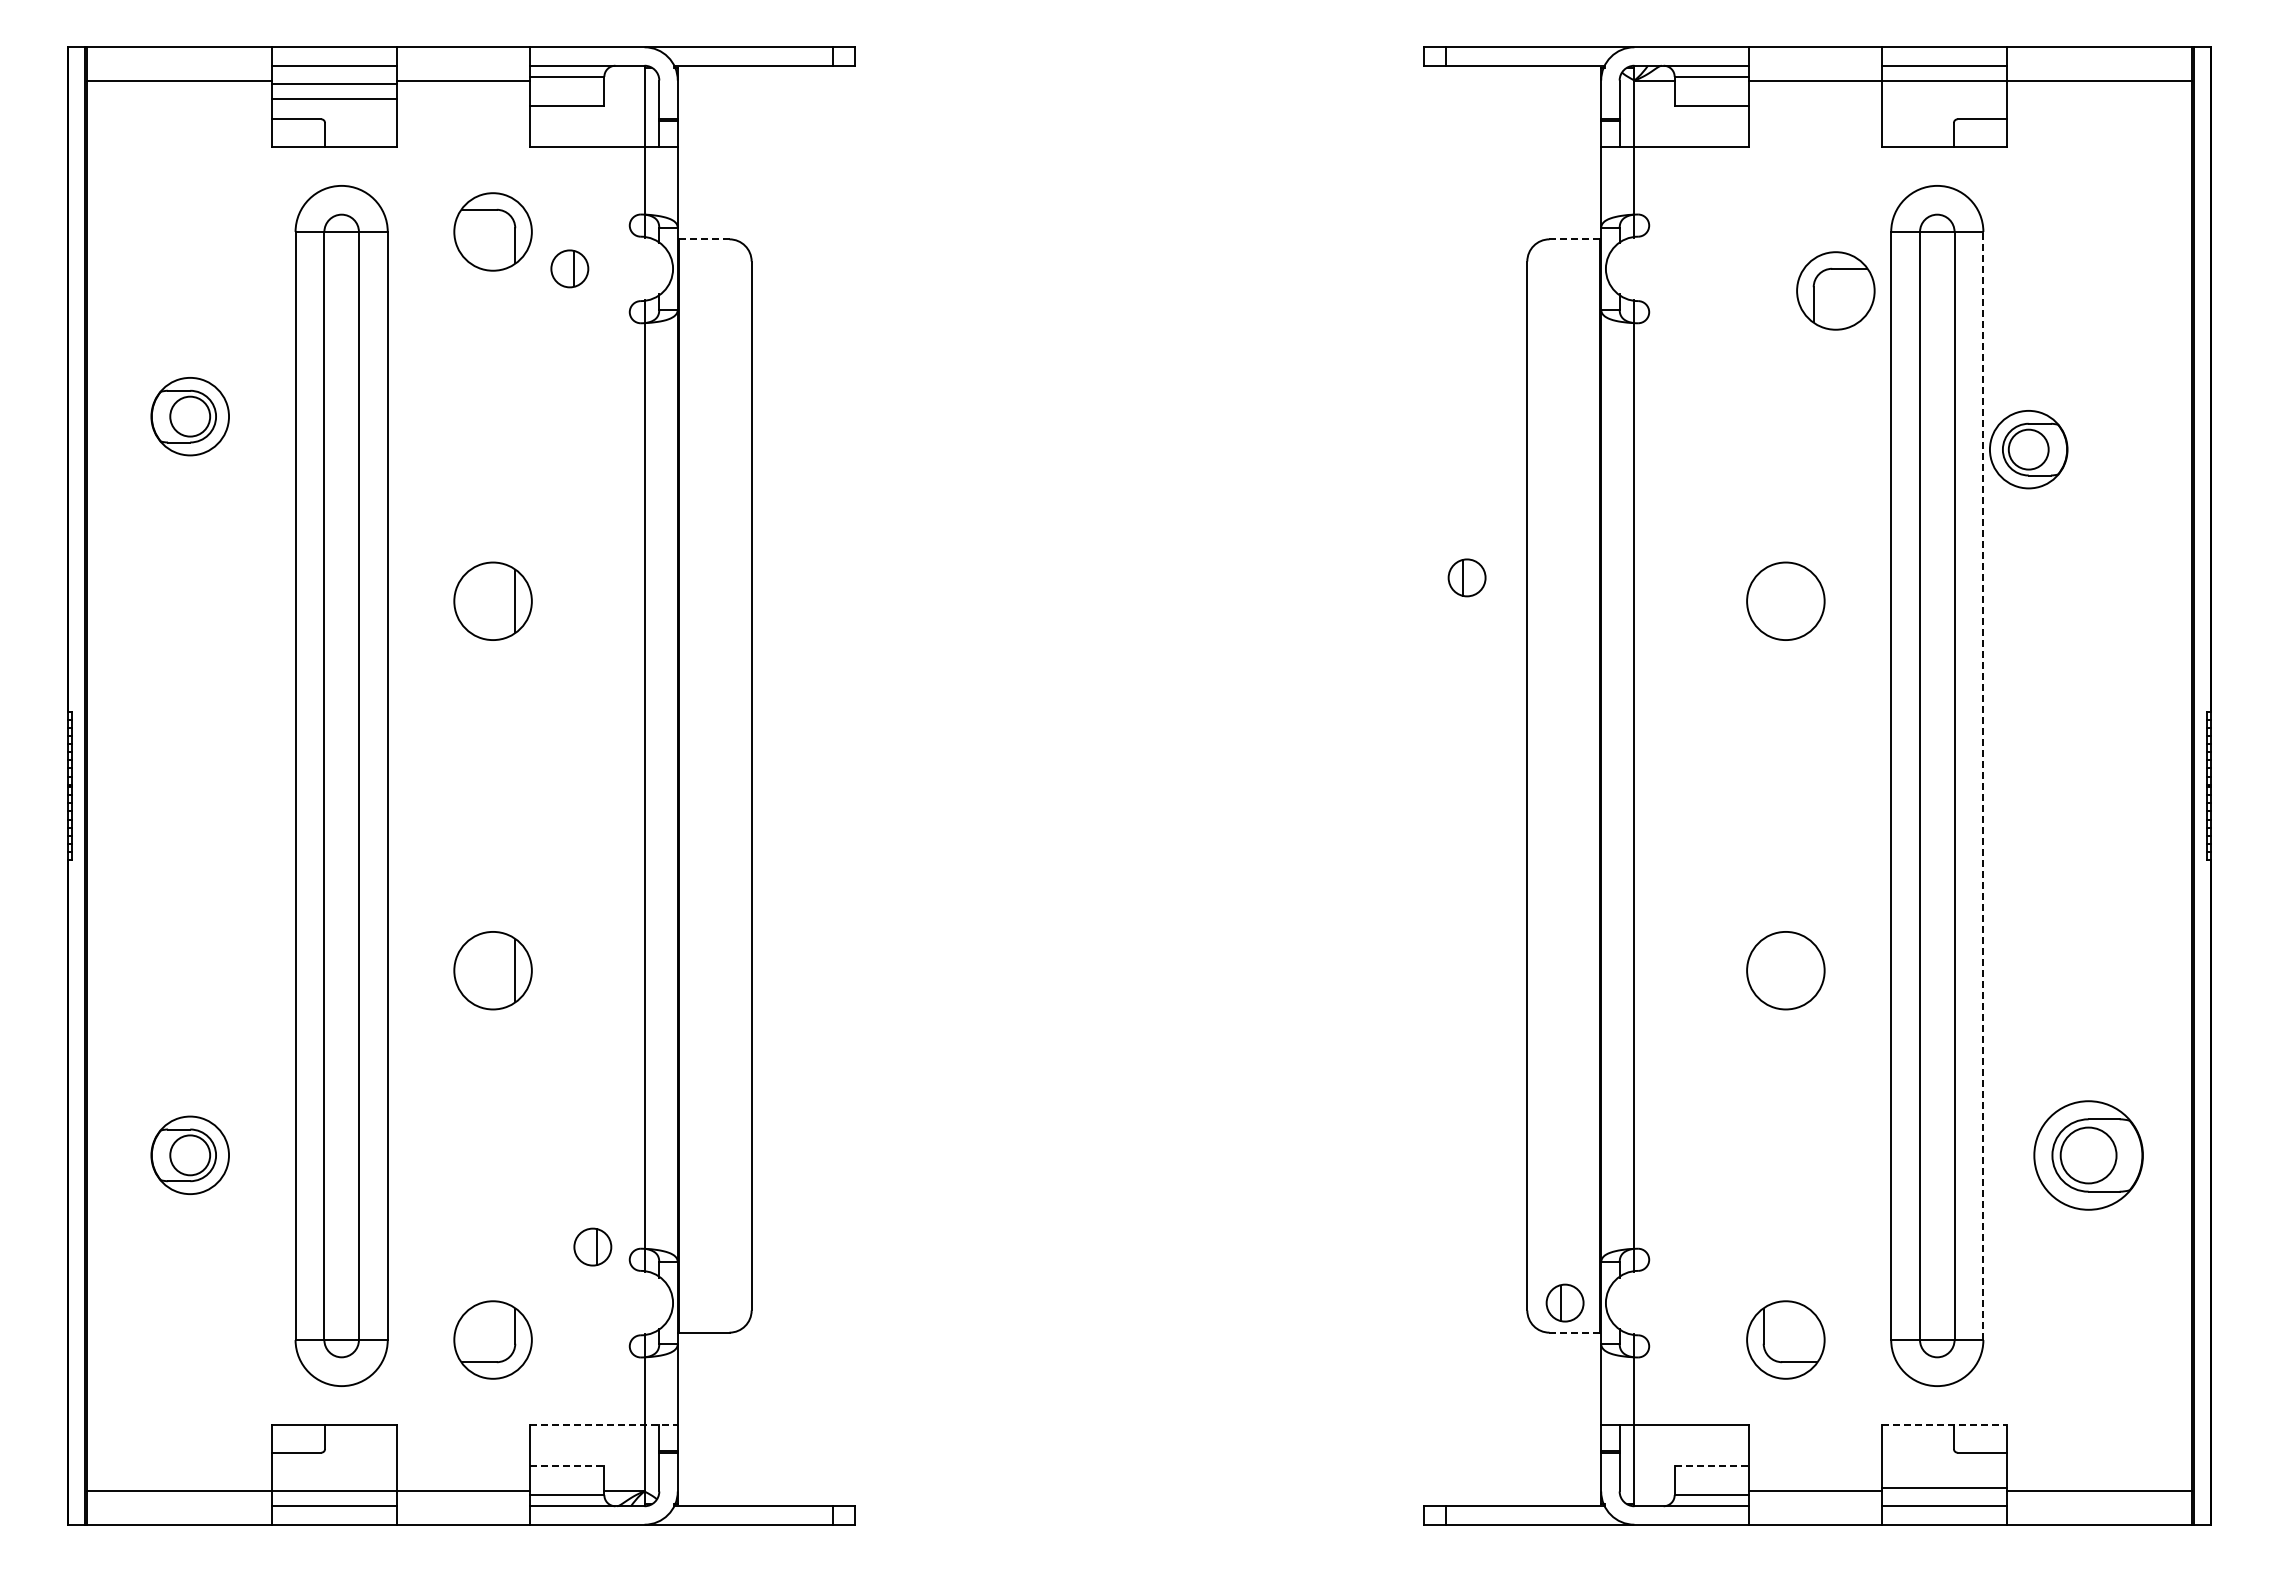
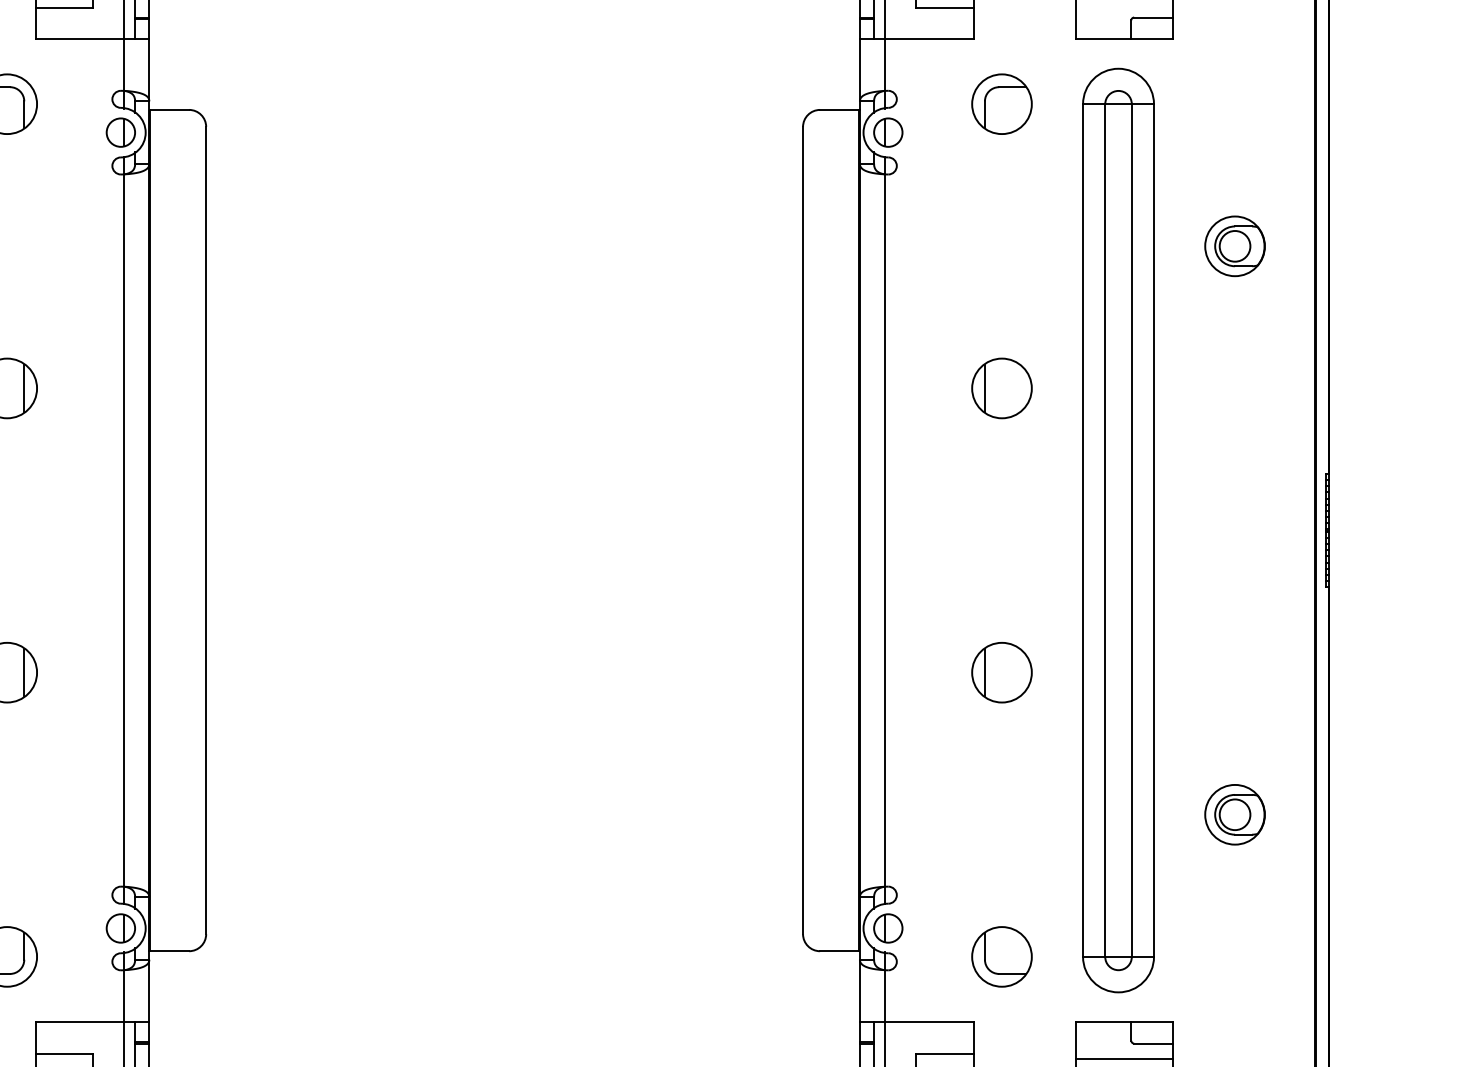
line: (703, 239) -> (169, 110), dashed -> solid
line: (1575, 239) -> (840, 110), dashed -> solid
part: (569, 268) -> (120, 132), moved
part: (1835, 290) -> (1001, 103), moved
part: (2028, 449) -> (1234, 246), moved
part: (1466, 577) -> (887, 132), moved
line: (1763, 601) -> (984, 388), added
line: (1983, 785) -> (1154, 530), dashed -> solid
line: (1763, 970) -> (984, 672), added
part: (2088, 1154) -> (1234, 814), size x0.71
part: (592, 1246) -> (120, 928), moved
part: (1564, 1302) -> (887, 928), moved
line: (1575, 1332) -> (840, 951), dashed -> solid
line: (603, 1425) -> (92, 1022), dashed -> solid
line: (1944, 1425) -> (1124, 1022), dashed -> solid
line: (567, 1465) -> (64, 1053), dashed -> solid
line: (1712, 1465) -> (945, 1053), dashed -> solid
line: (1944, 1473) -> (1124, 1059), added

